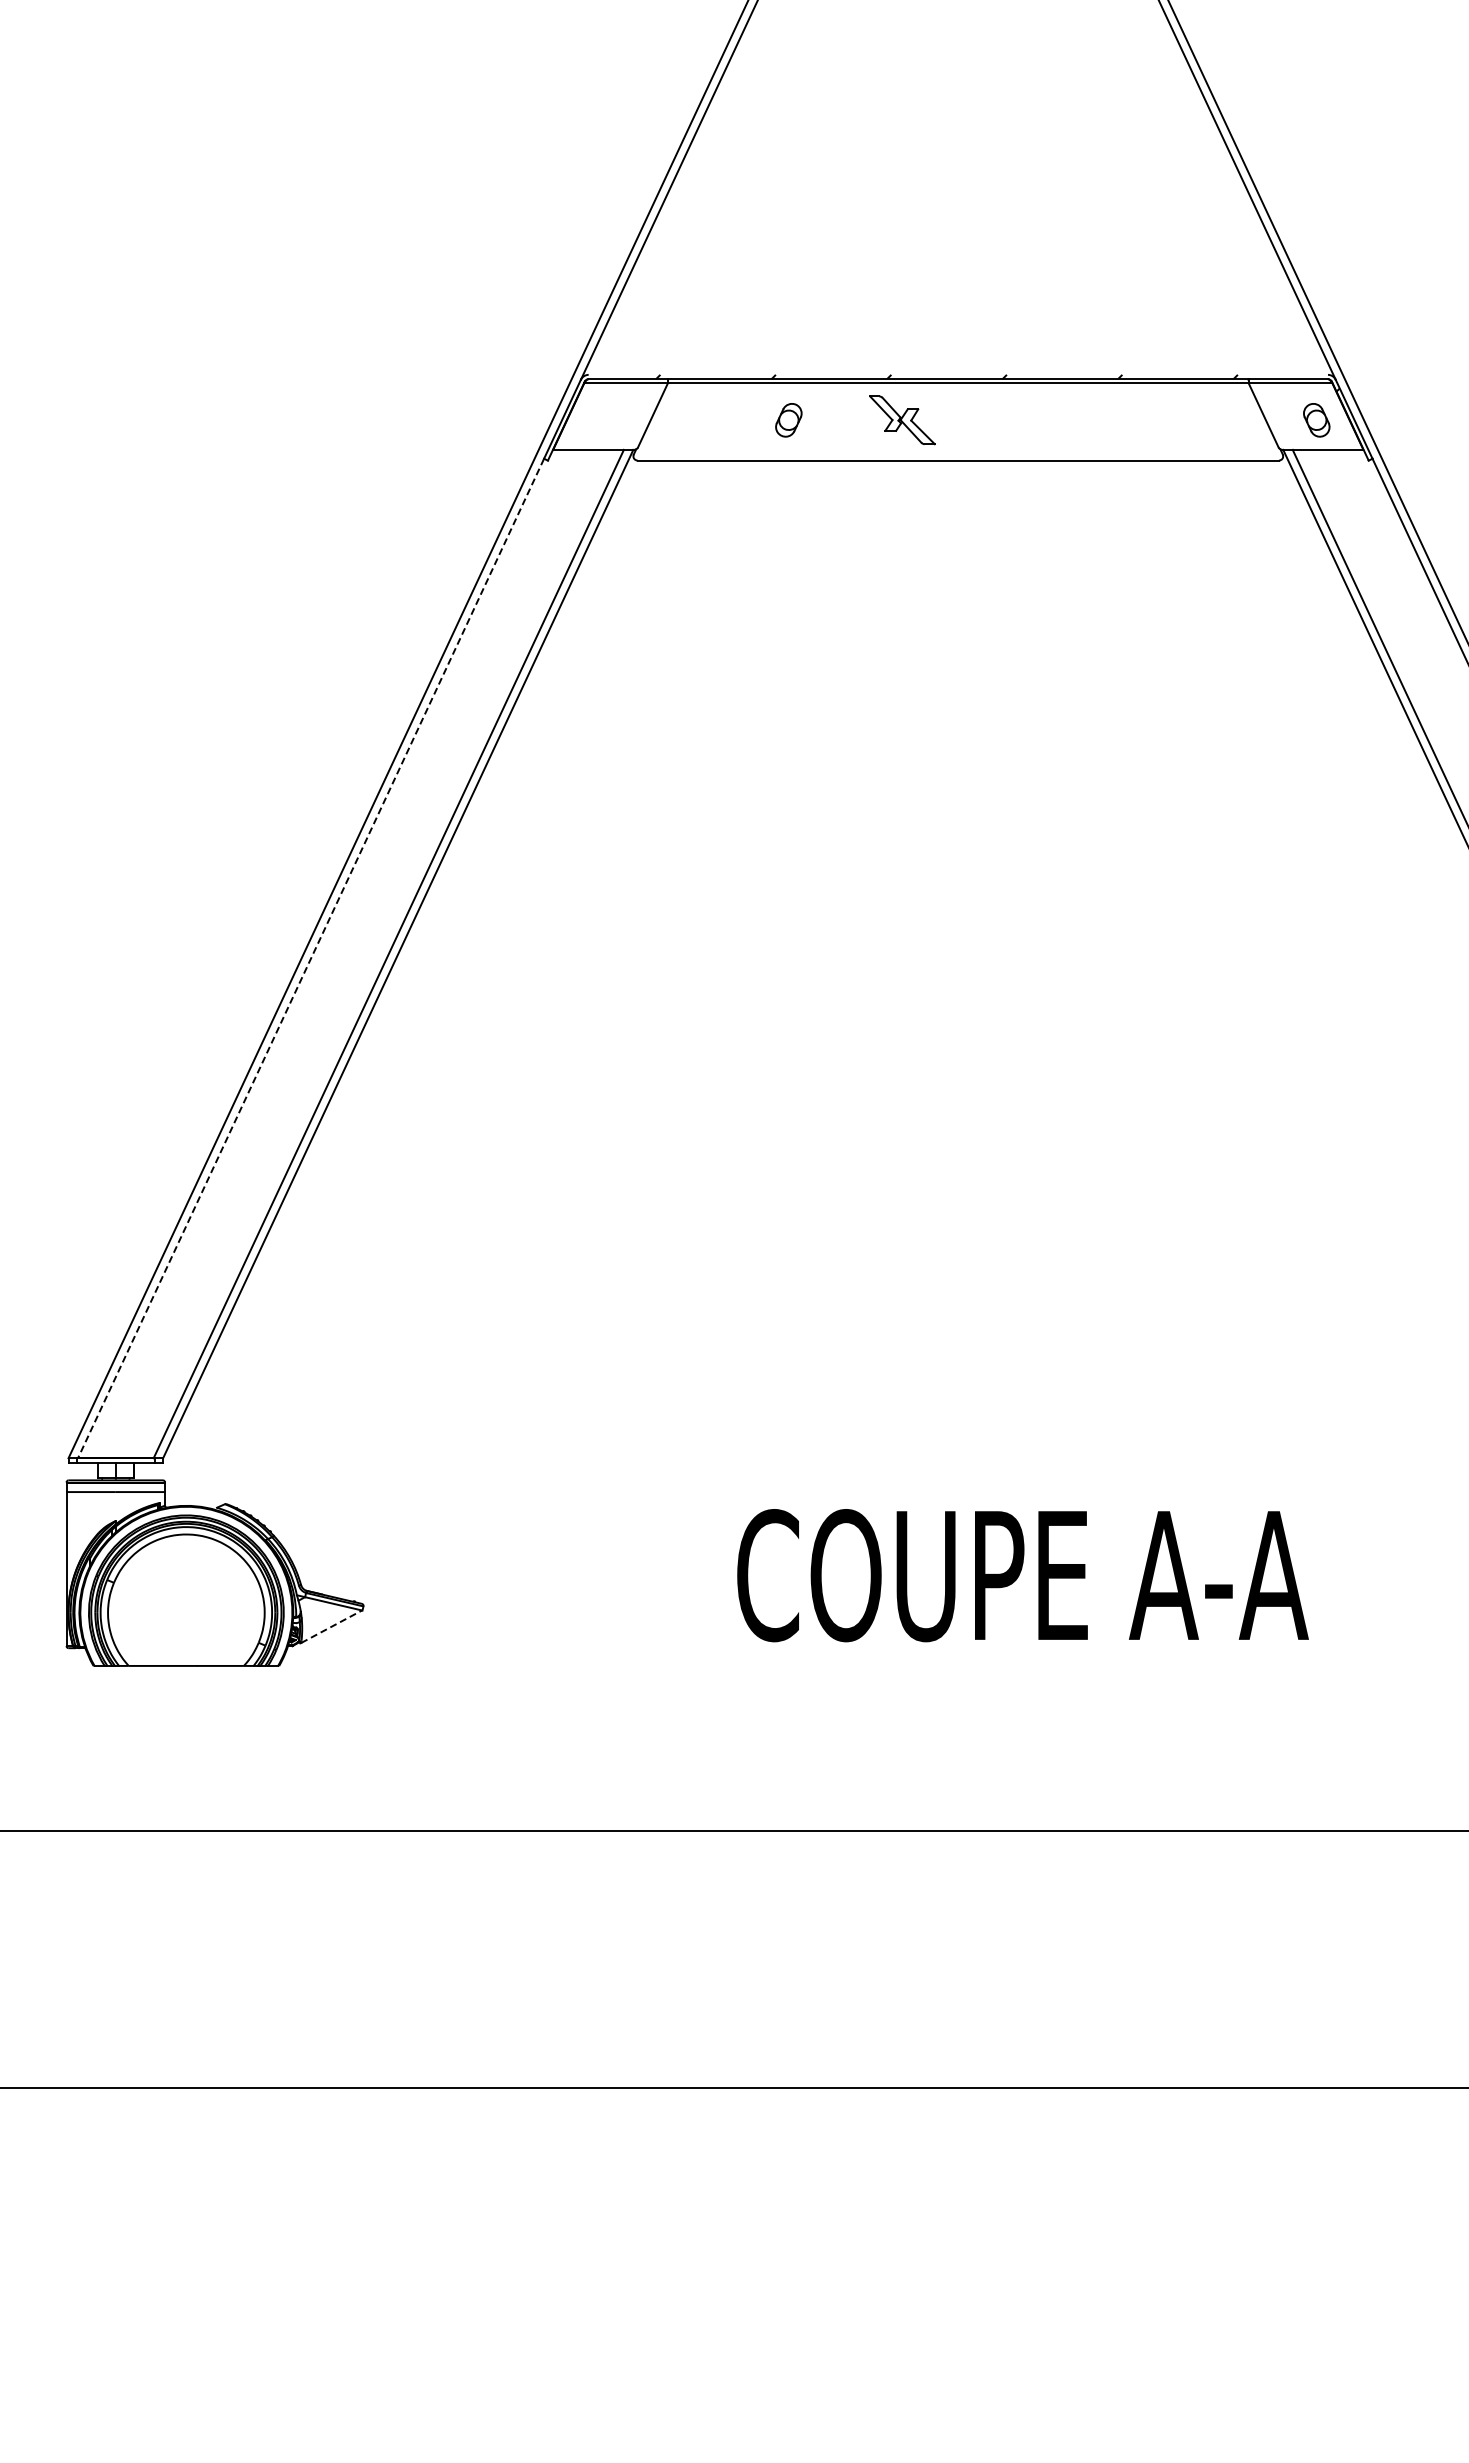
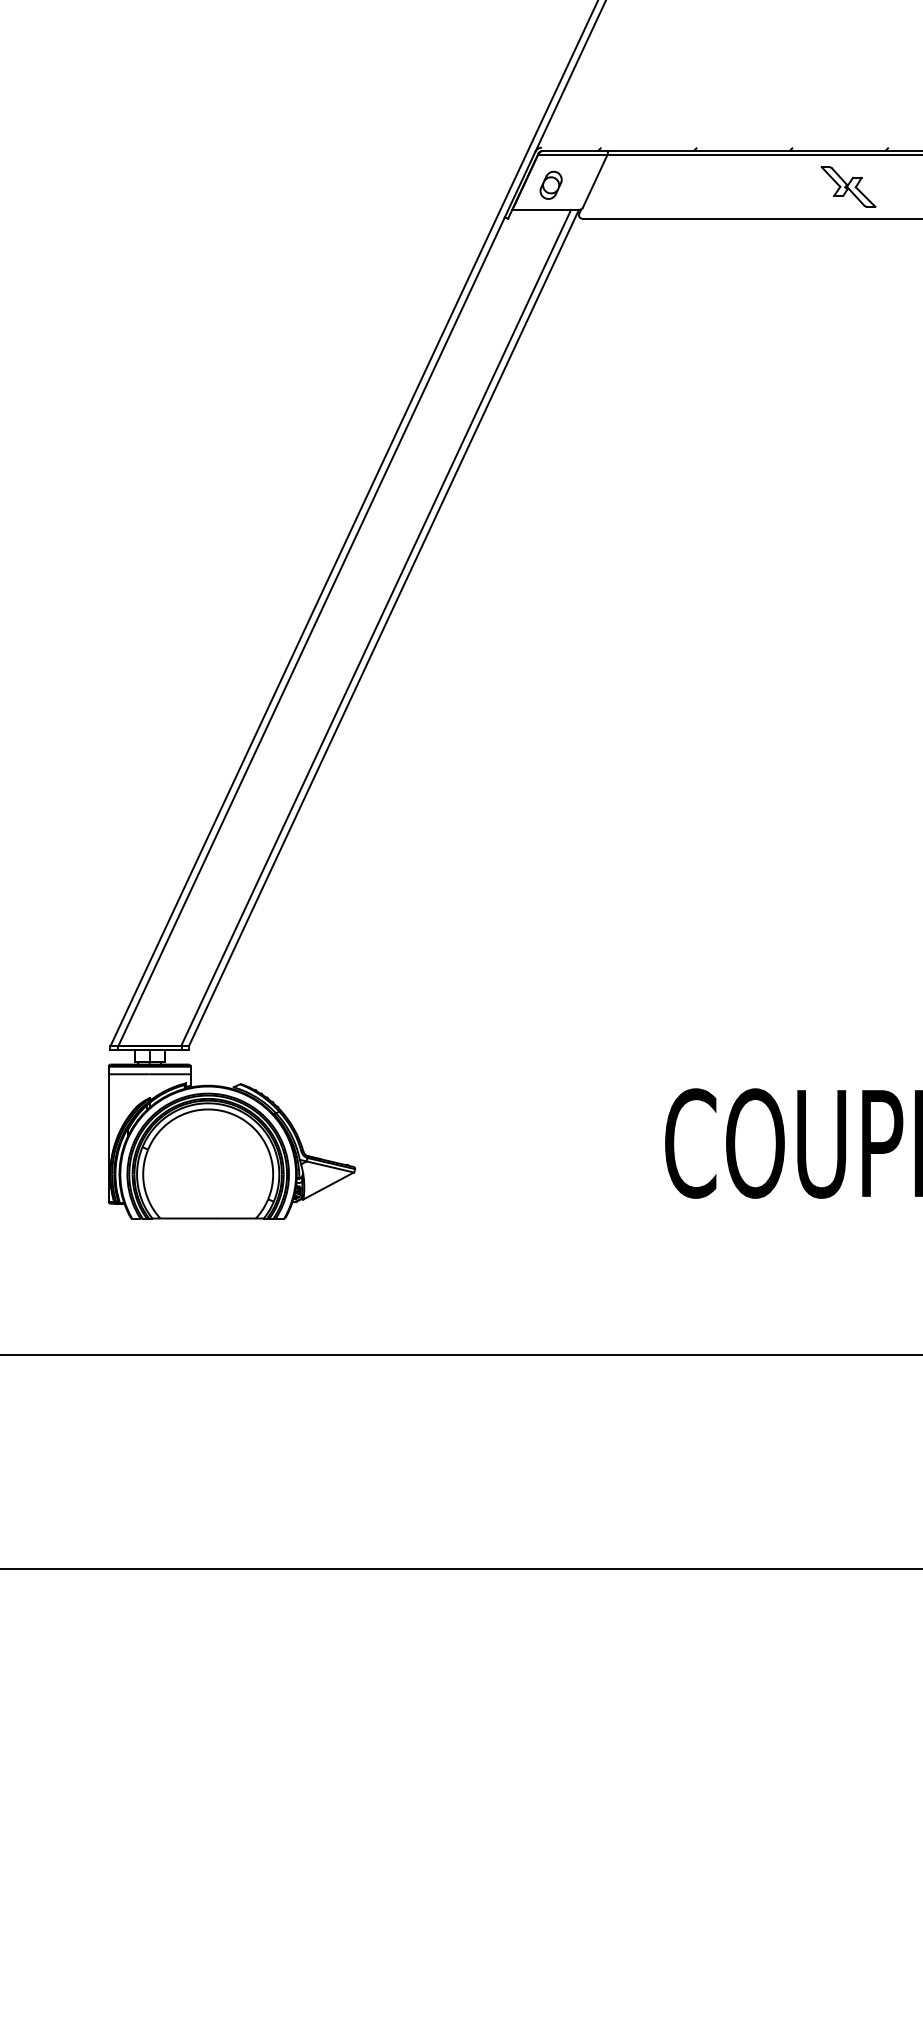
part: (788, 420) -> (550, 185), moved
part: (902, 420) -> (848, 187), moved
line: (310, 959) -> (311, 632), dashed -> solid
line: (332, 1626) -> (329, 1185), dashed -> solid

